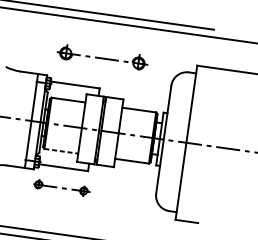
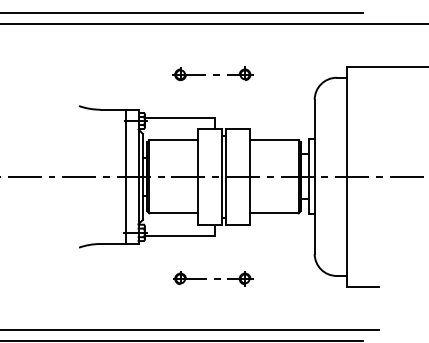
part: (102, 57) -> (212, 73), size x0.62
line: (62, 151) -> (174, 213), dashed -> solid
part: (61, 187) -> (213, 278), moved

